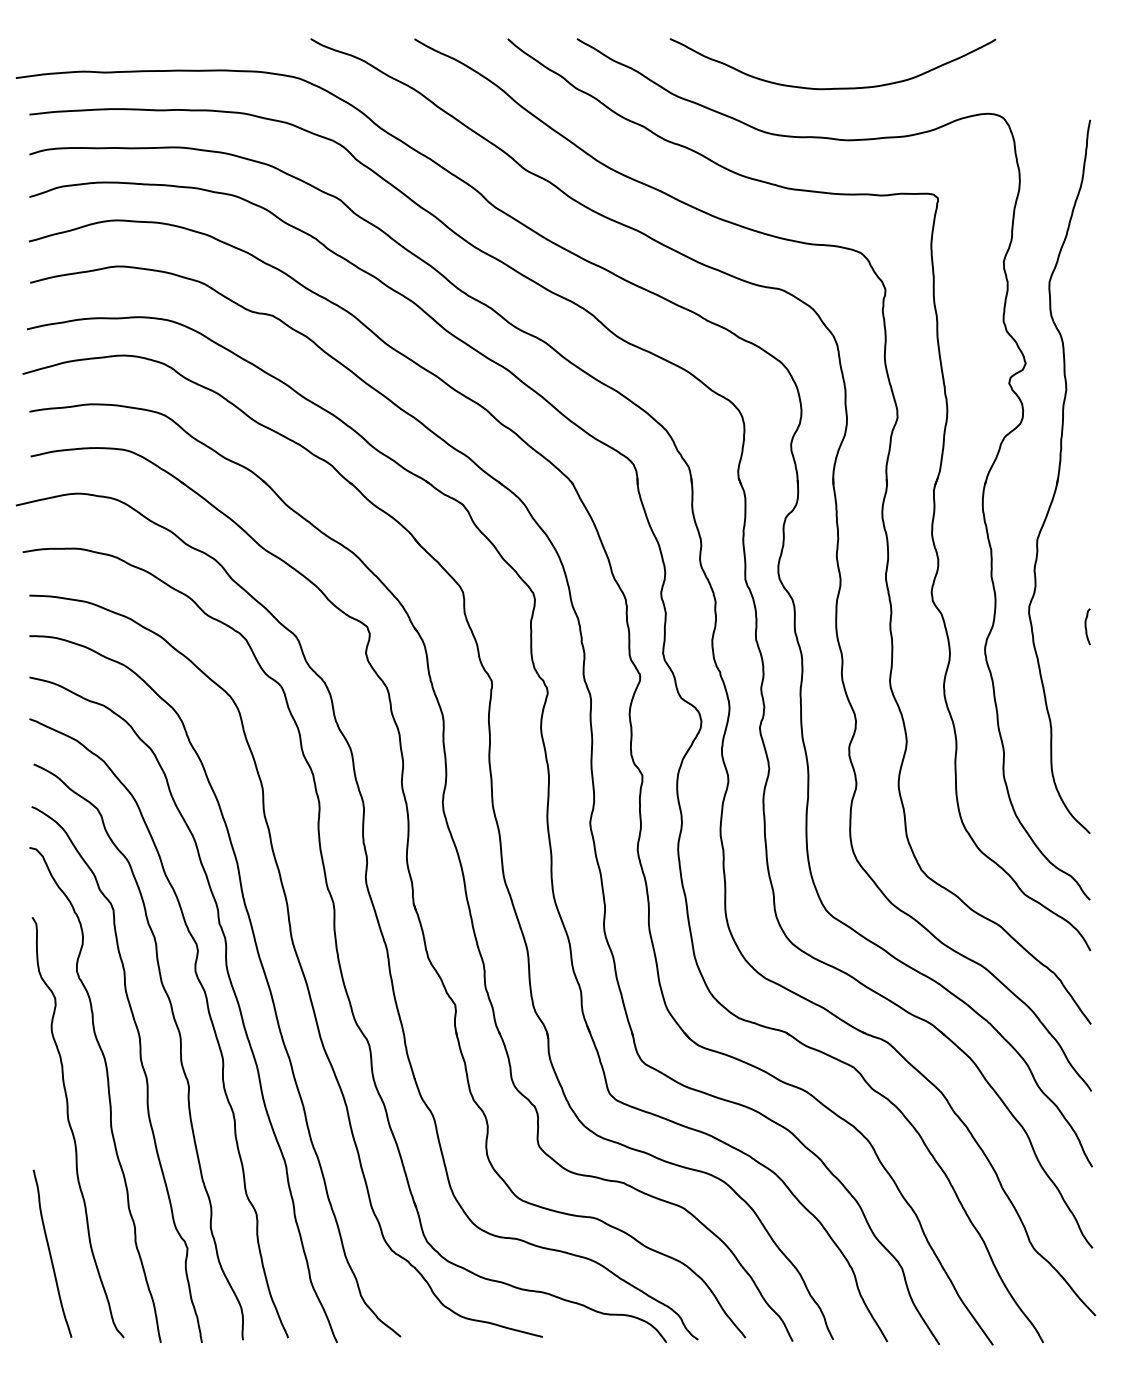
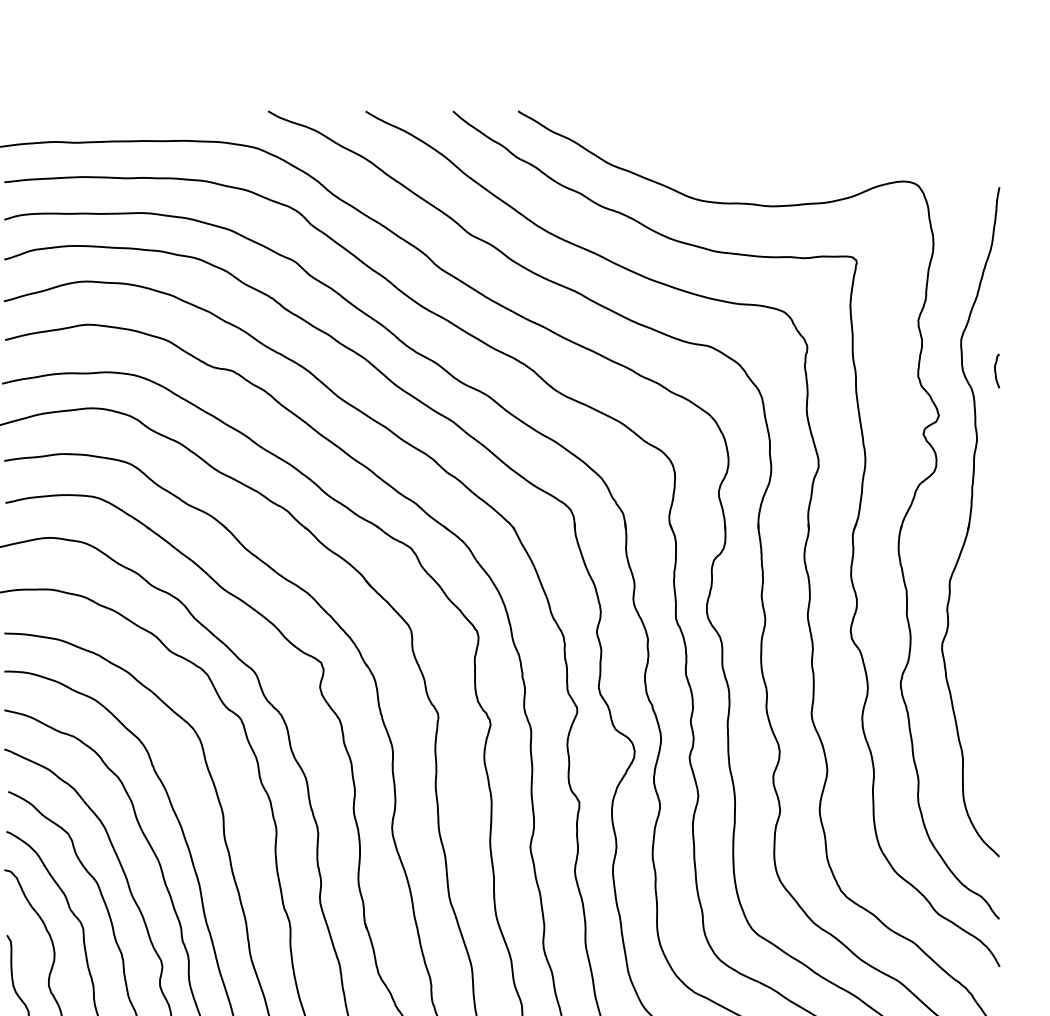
curve: (834, 87) -> (759, 156), removed
curve: (1086, 626) -> (995, 370), moved

